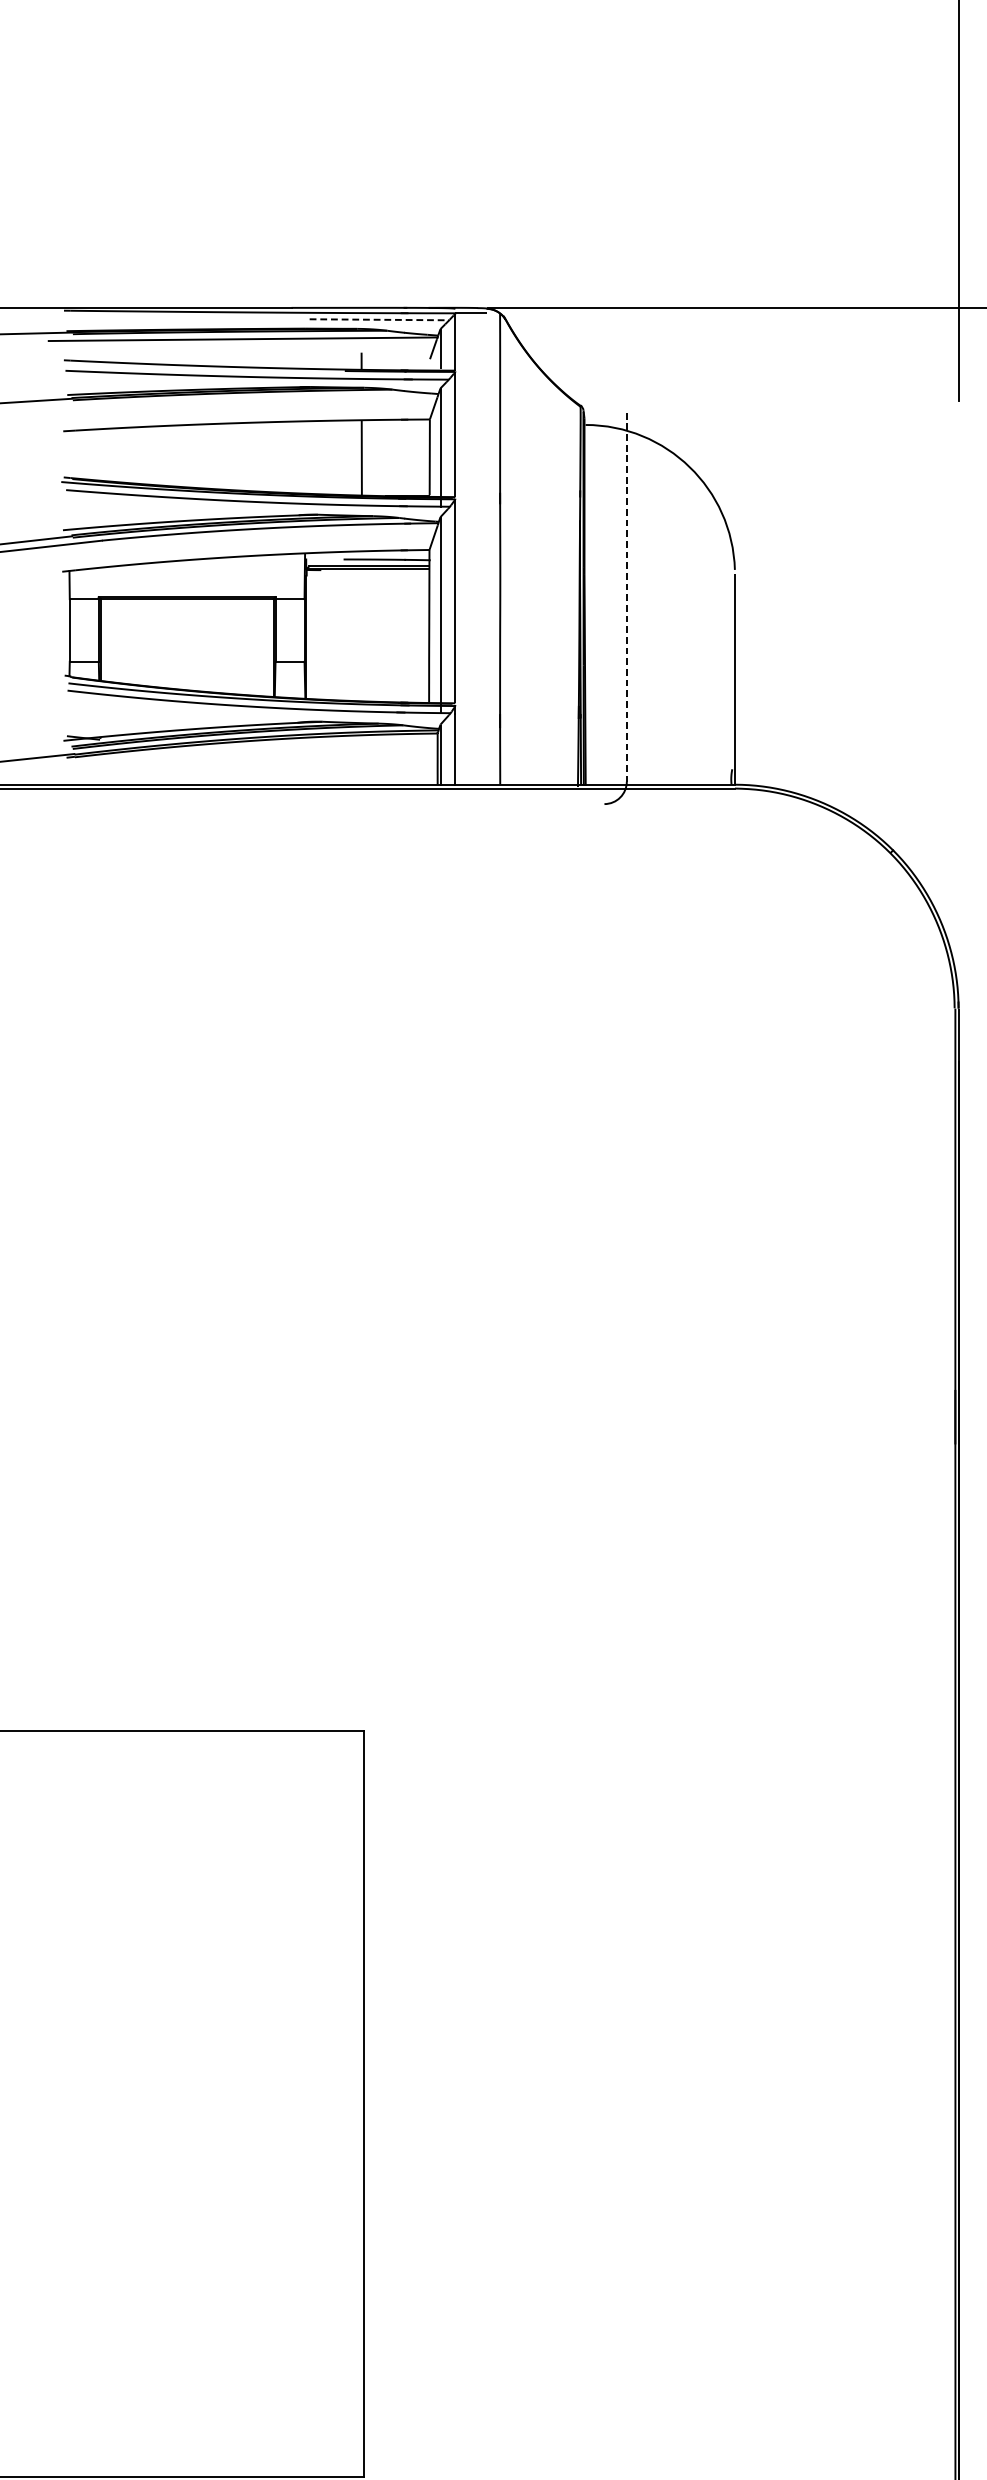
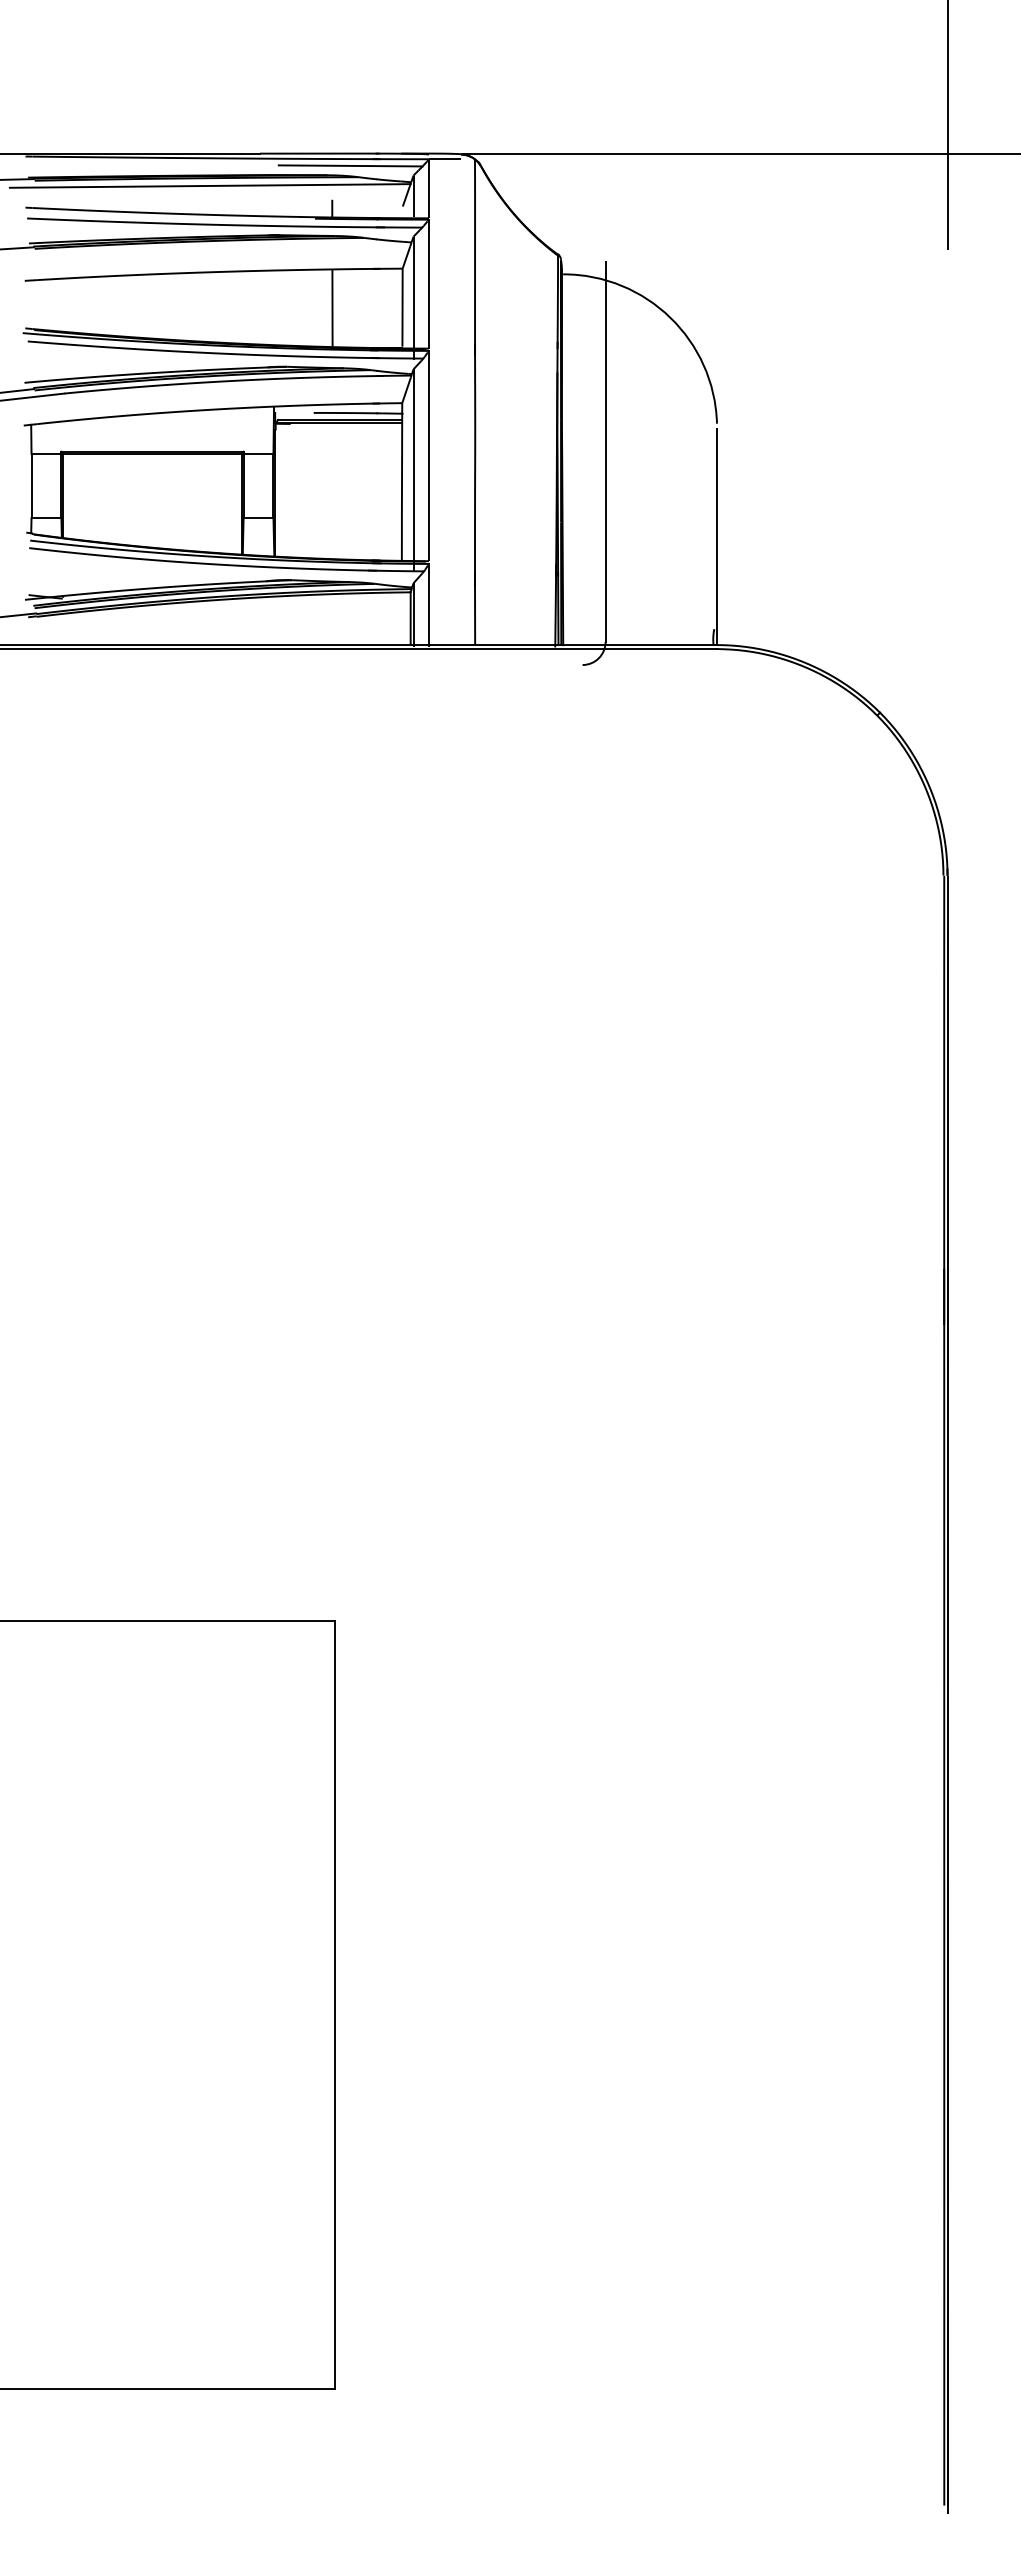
line: (379, 319) -> (350, 165), dashed -> solid
line: (626, 597) -> (605, 452), dashed -> solid

